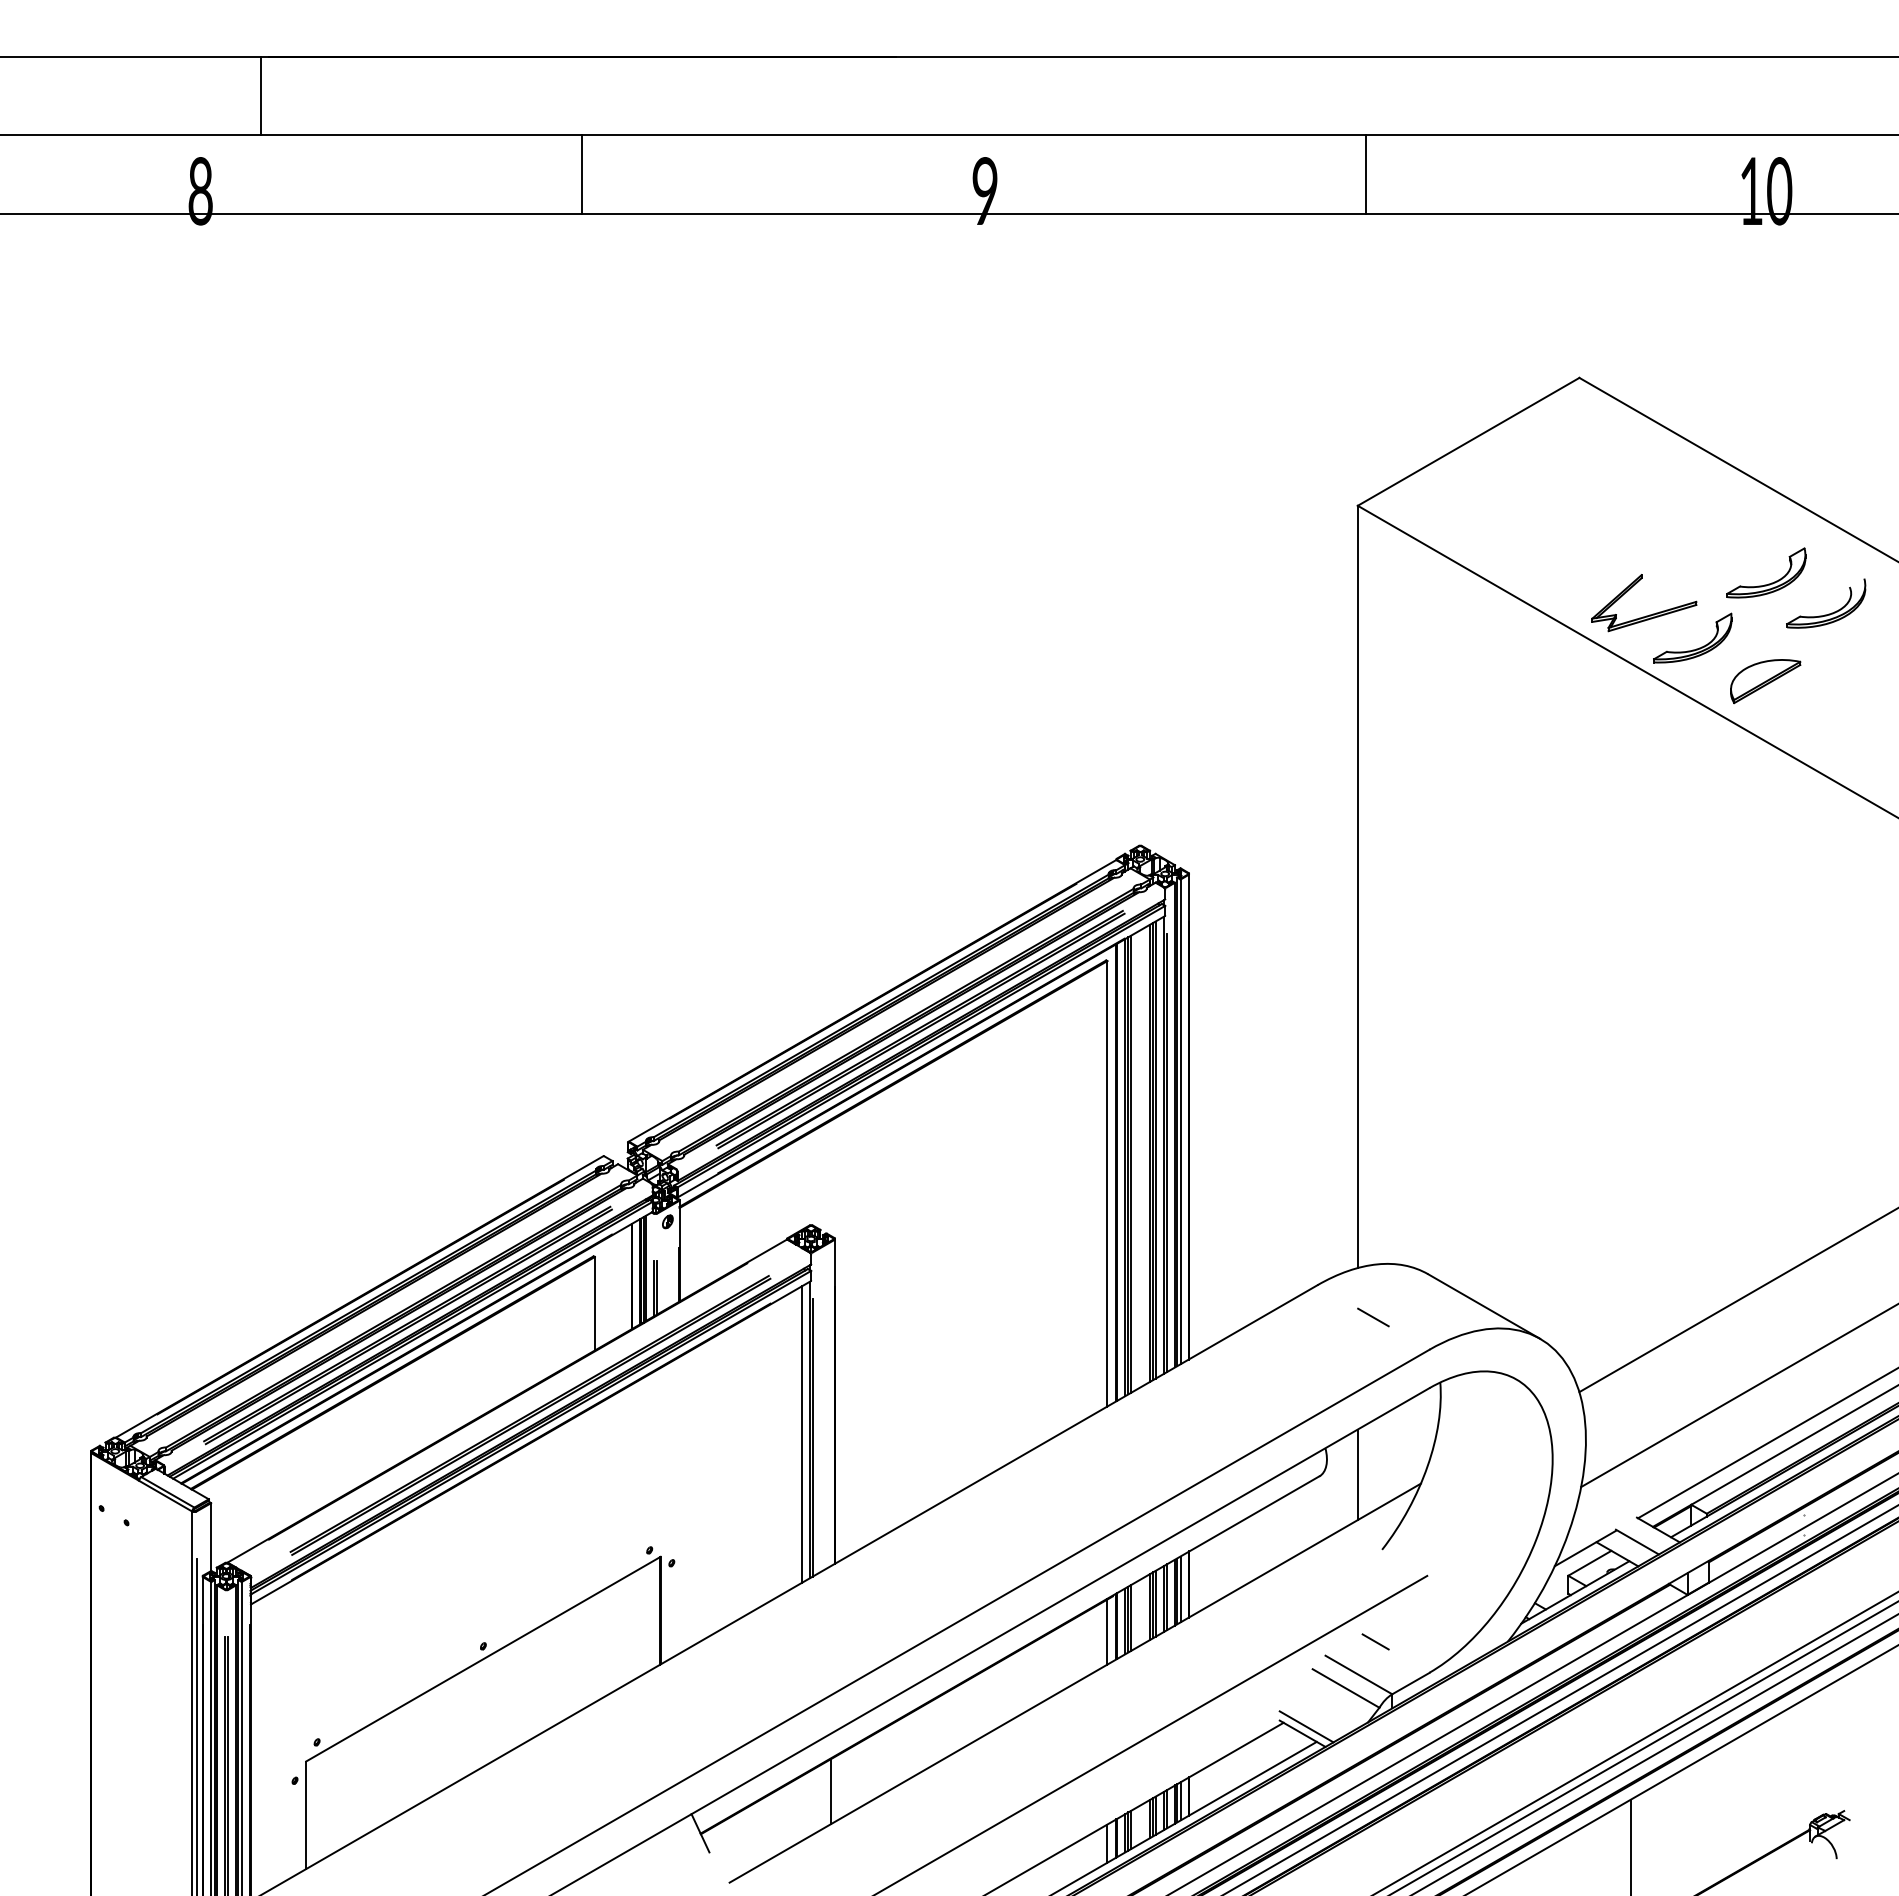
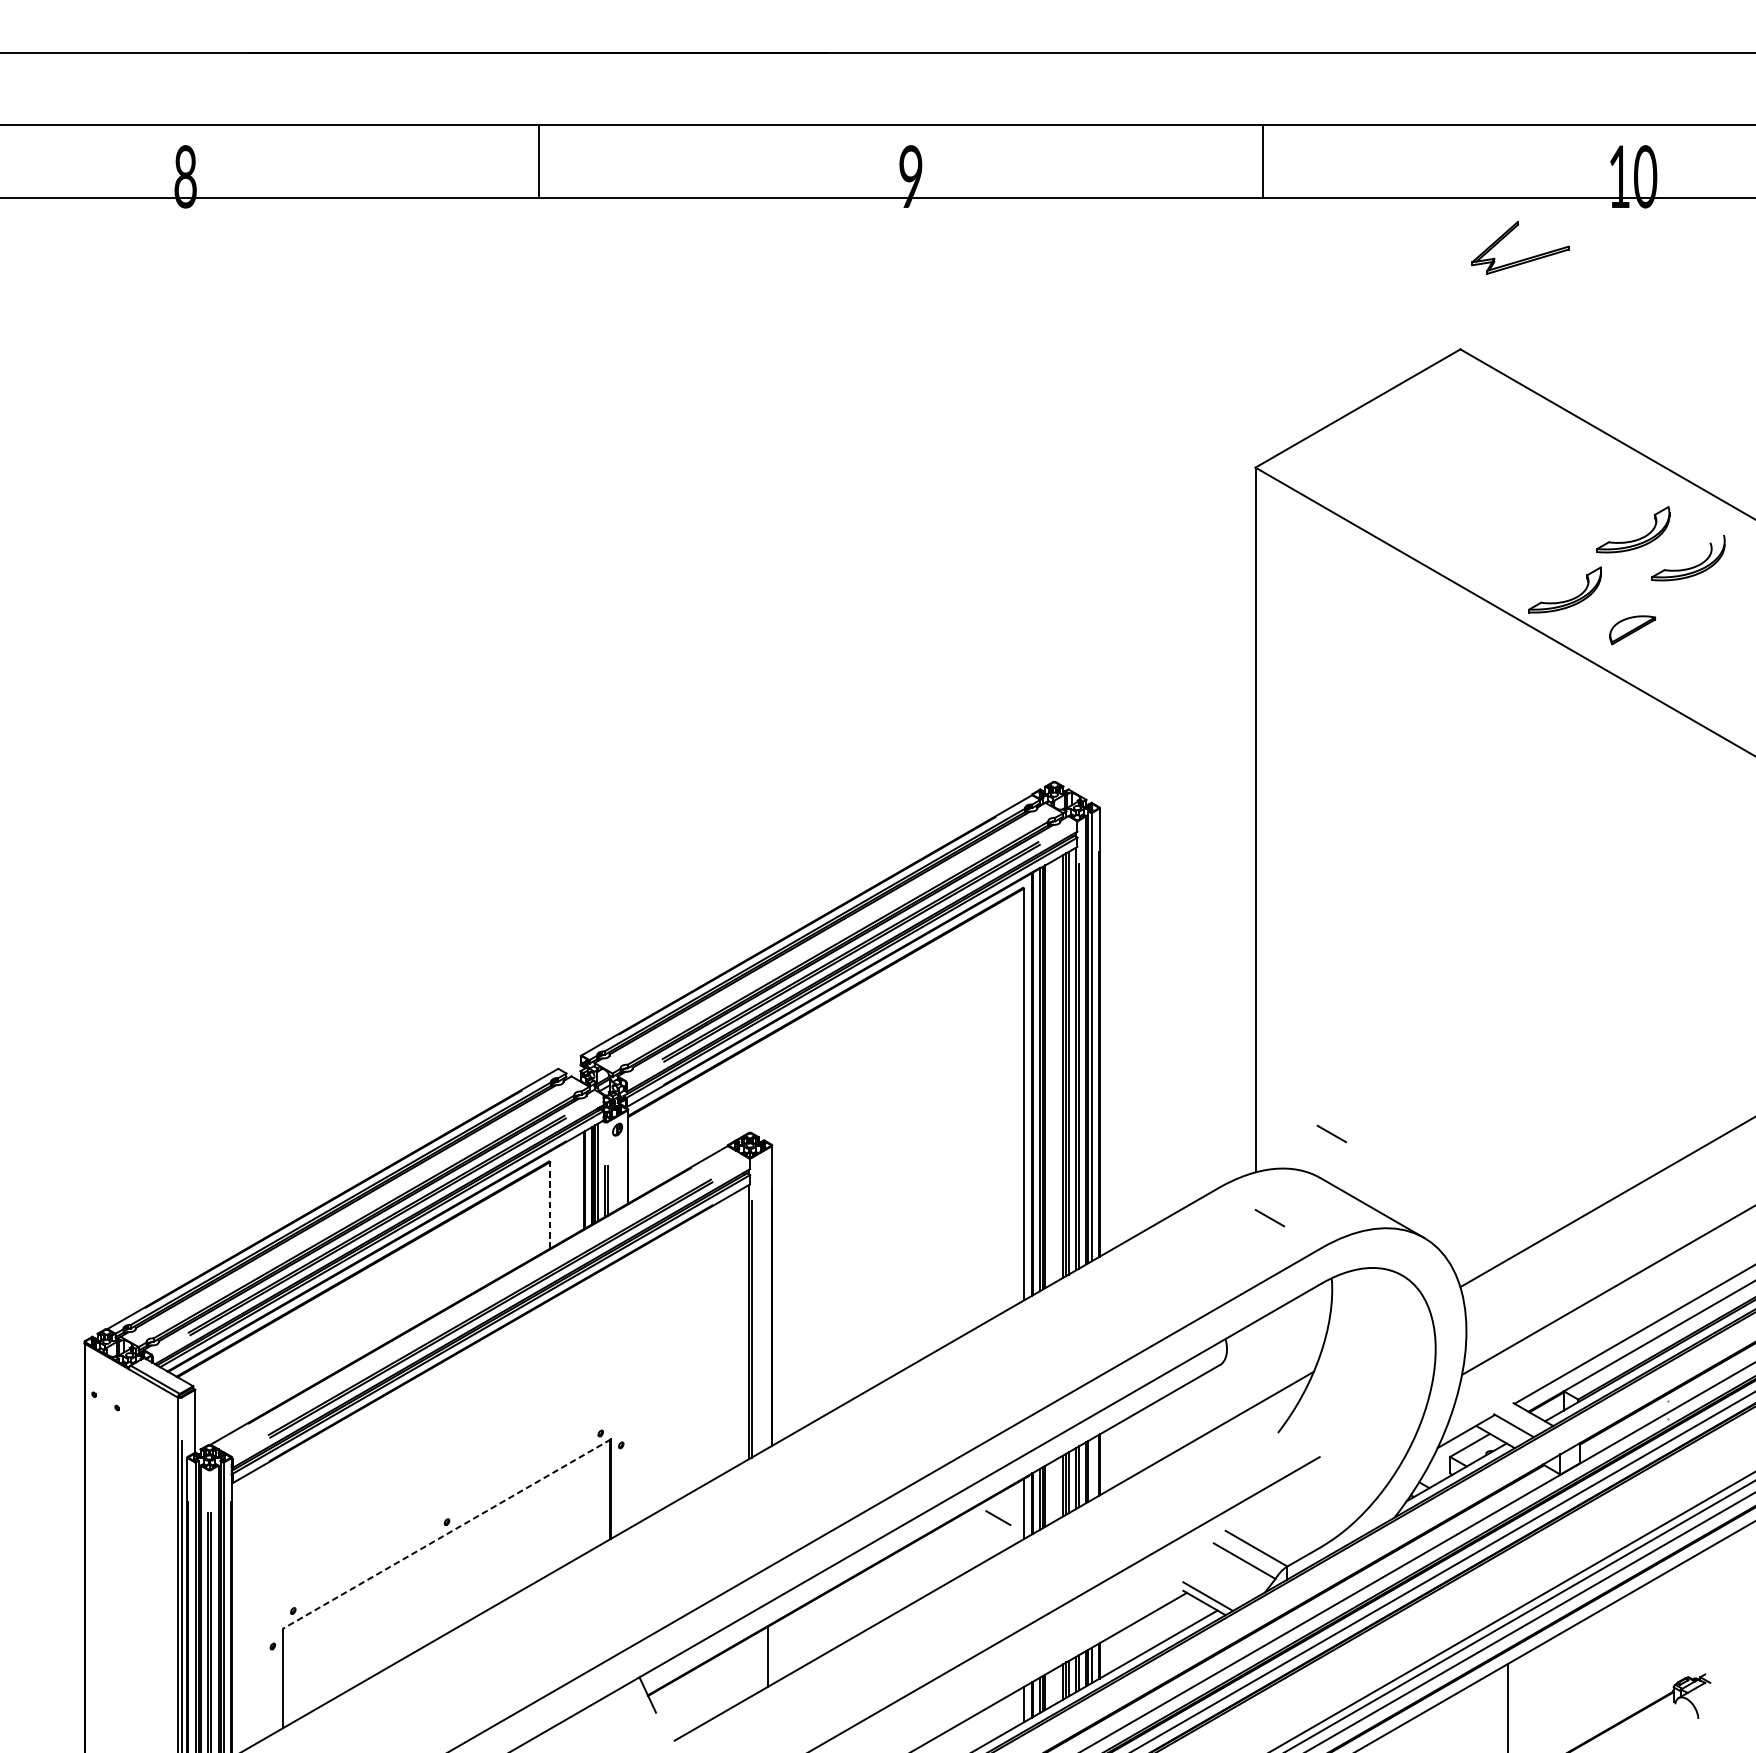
line: (261, 96) -> (241, 89), removed
part: (1649, 614) -> (1525, 258), moved
part: (1765, 681) -> (1632, 630), size x0.7
line: (1440, 1226) -> (1331, 1134), added
line: (594, 1303) -> (549, 1205), solid -> dashed
line: (801, 1434) -> (741, 1326), removed
line: (1357, 1474) -> (1255, 1363), removed
line: (1180, 1589) -> (1091, 1469), removed
line: (1375, 1641) -> (998, 1517), moved
line: (483, 1659) -> (447, 1534), solid -> dashed

